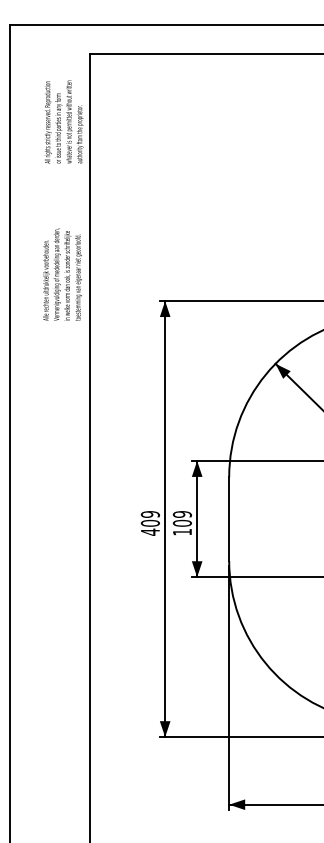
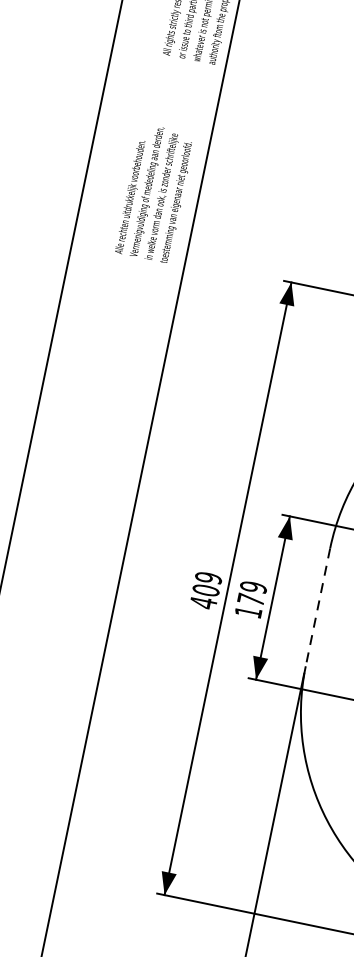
text: (62, 274) -> (155, 193), moved
line: (229, 519) -> (318, 608), solid -> dashed
text: (182, 522) -> (251, 598), 109 -> 179

